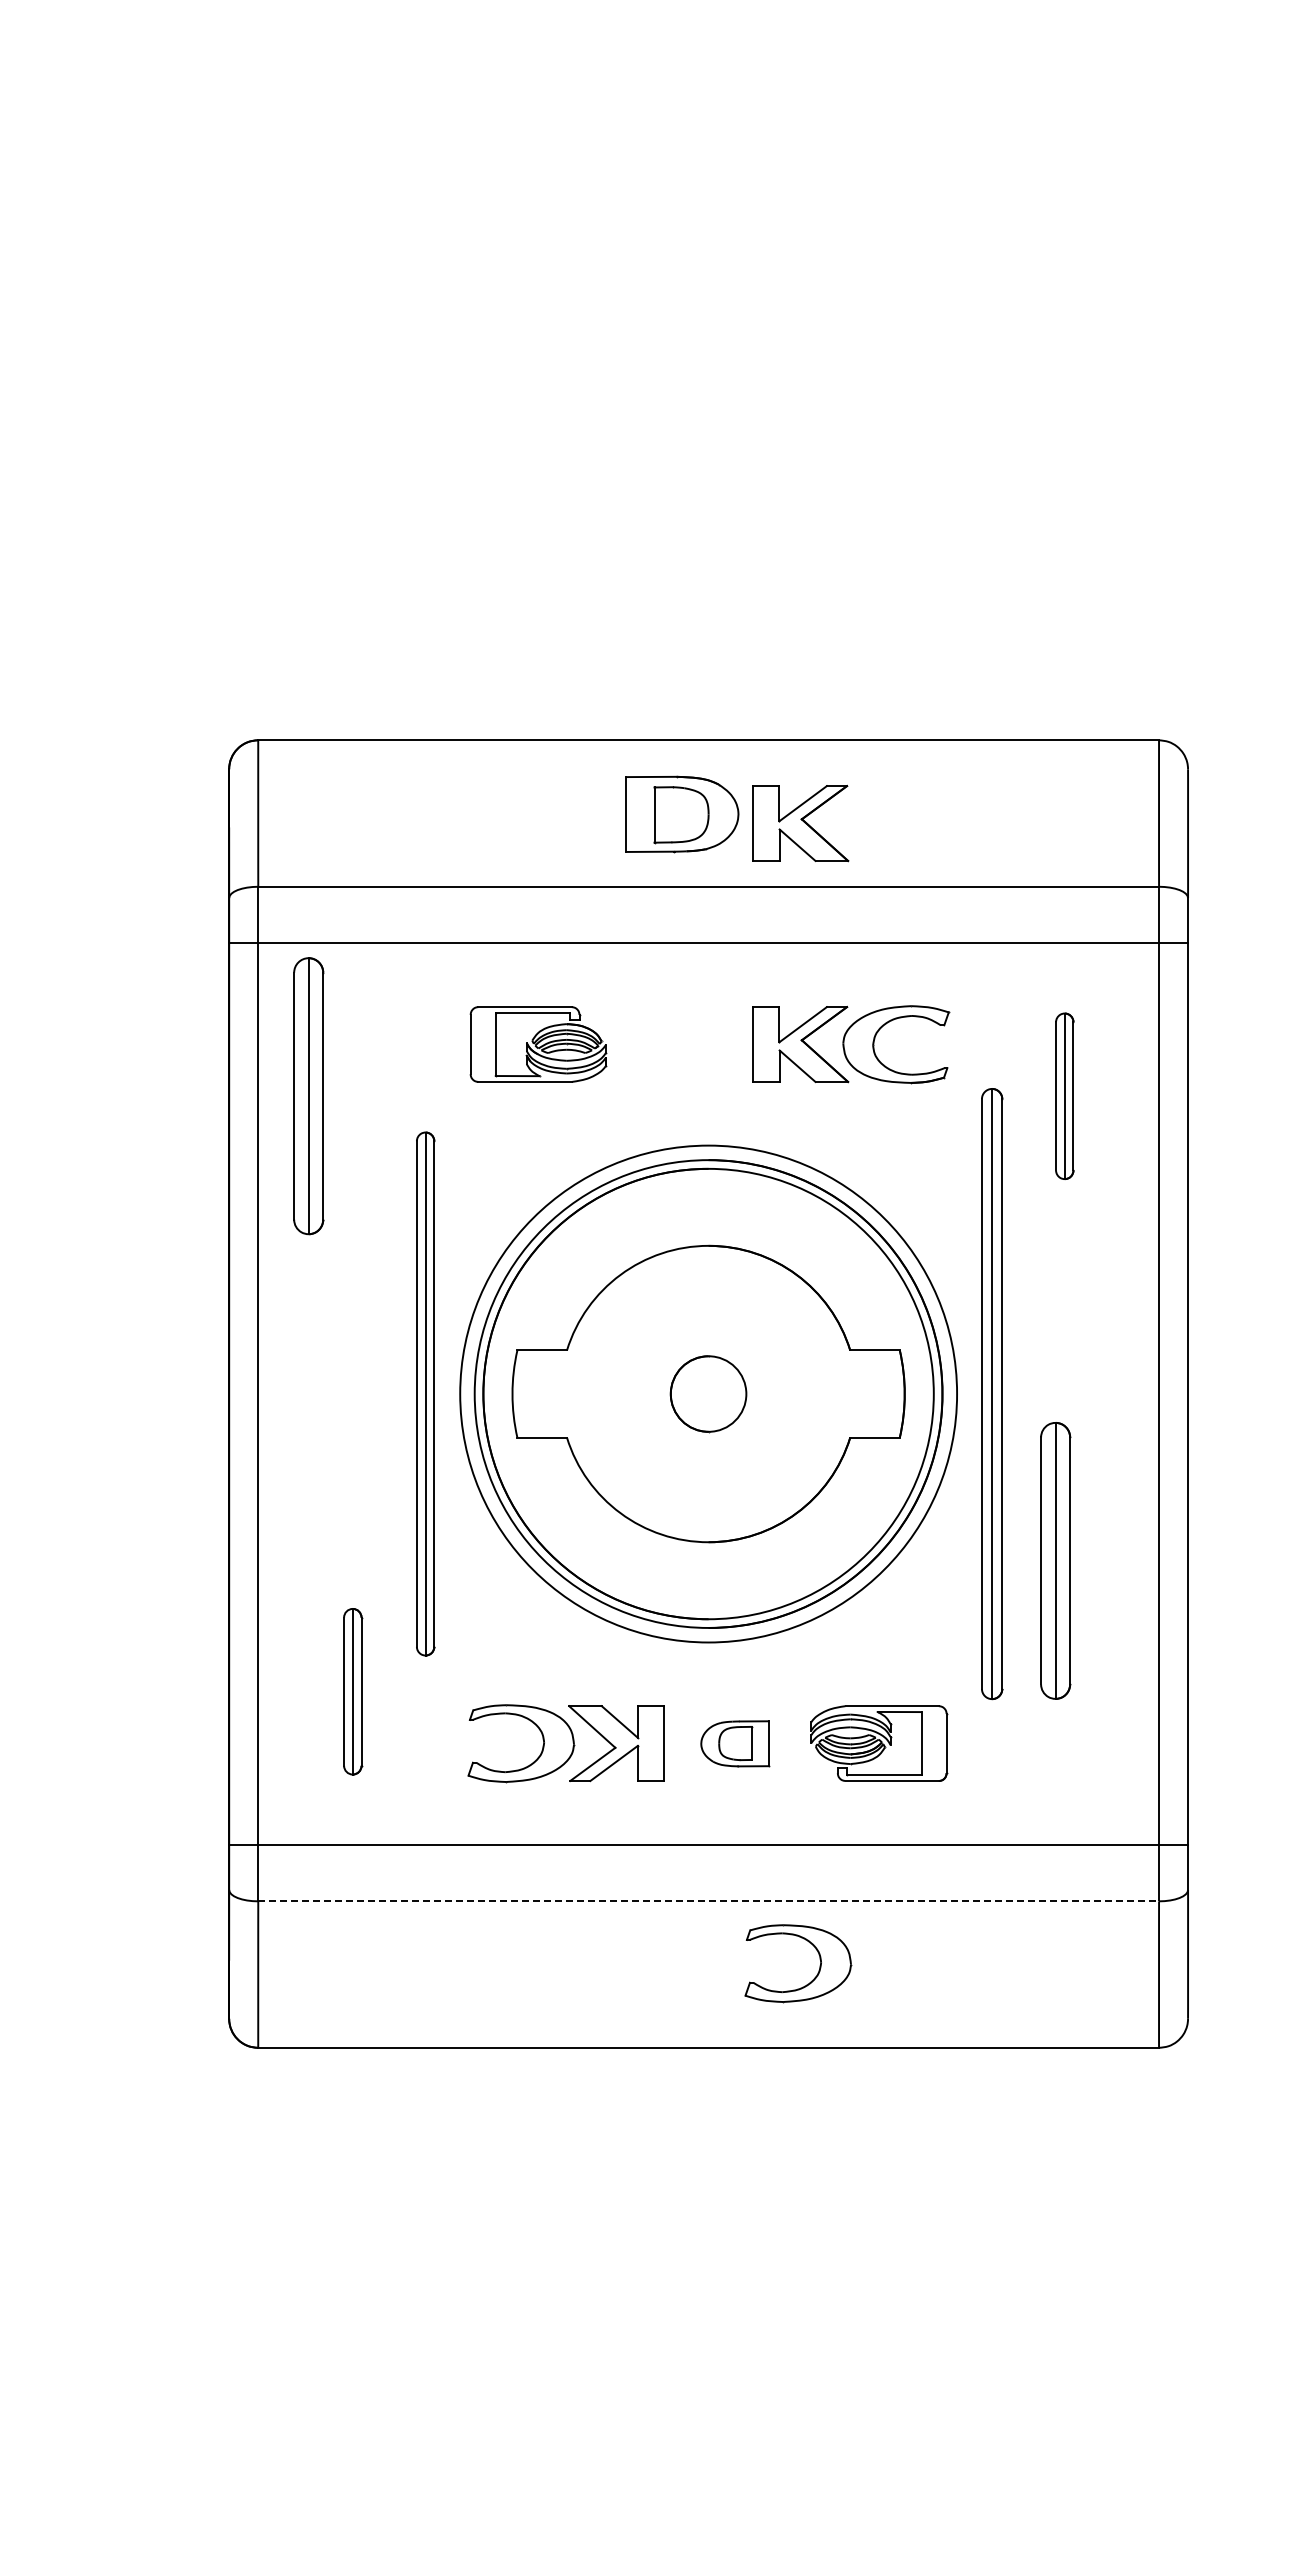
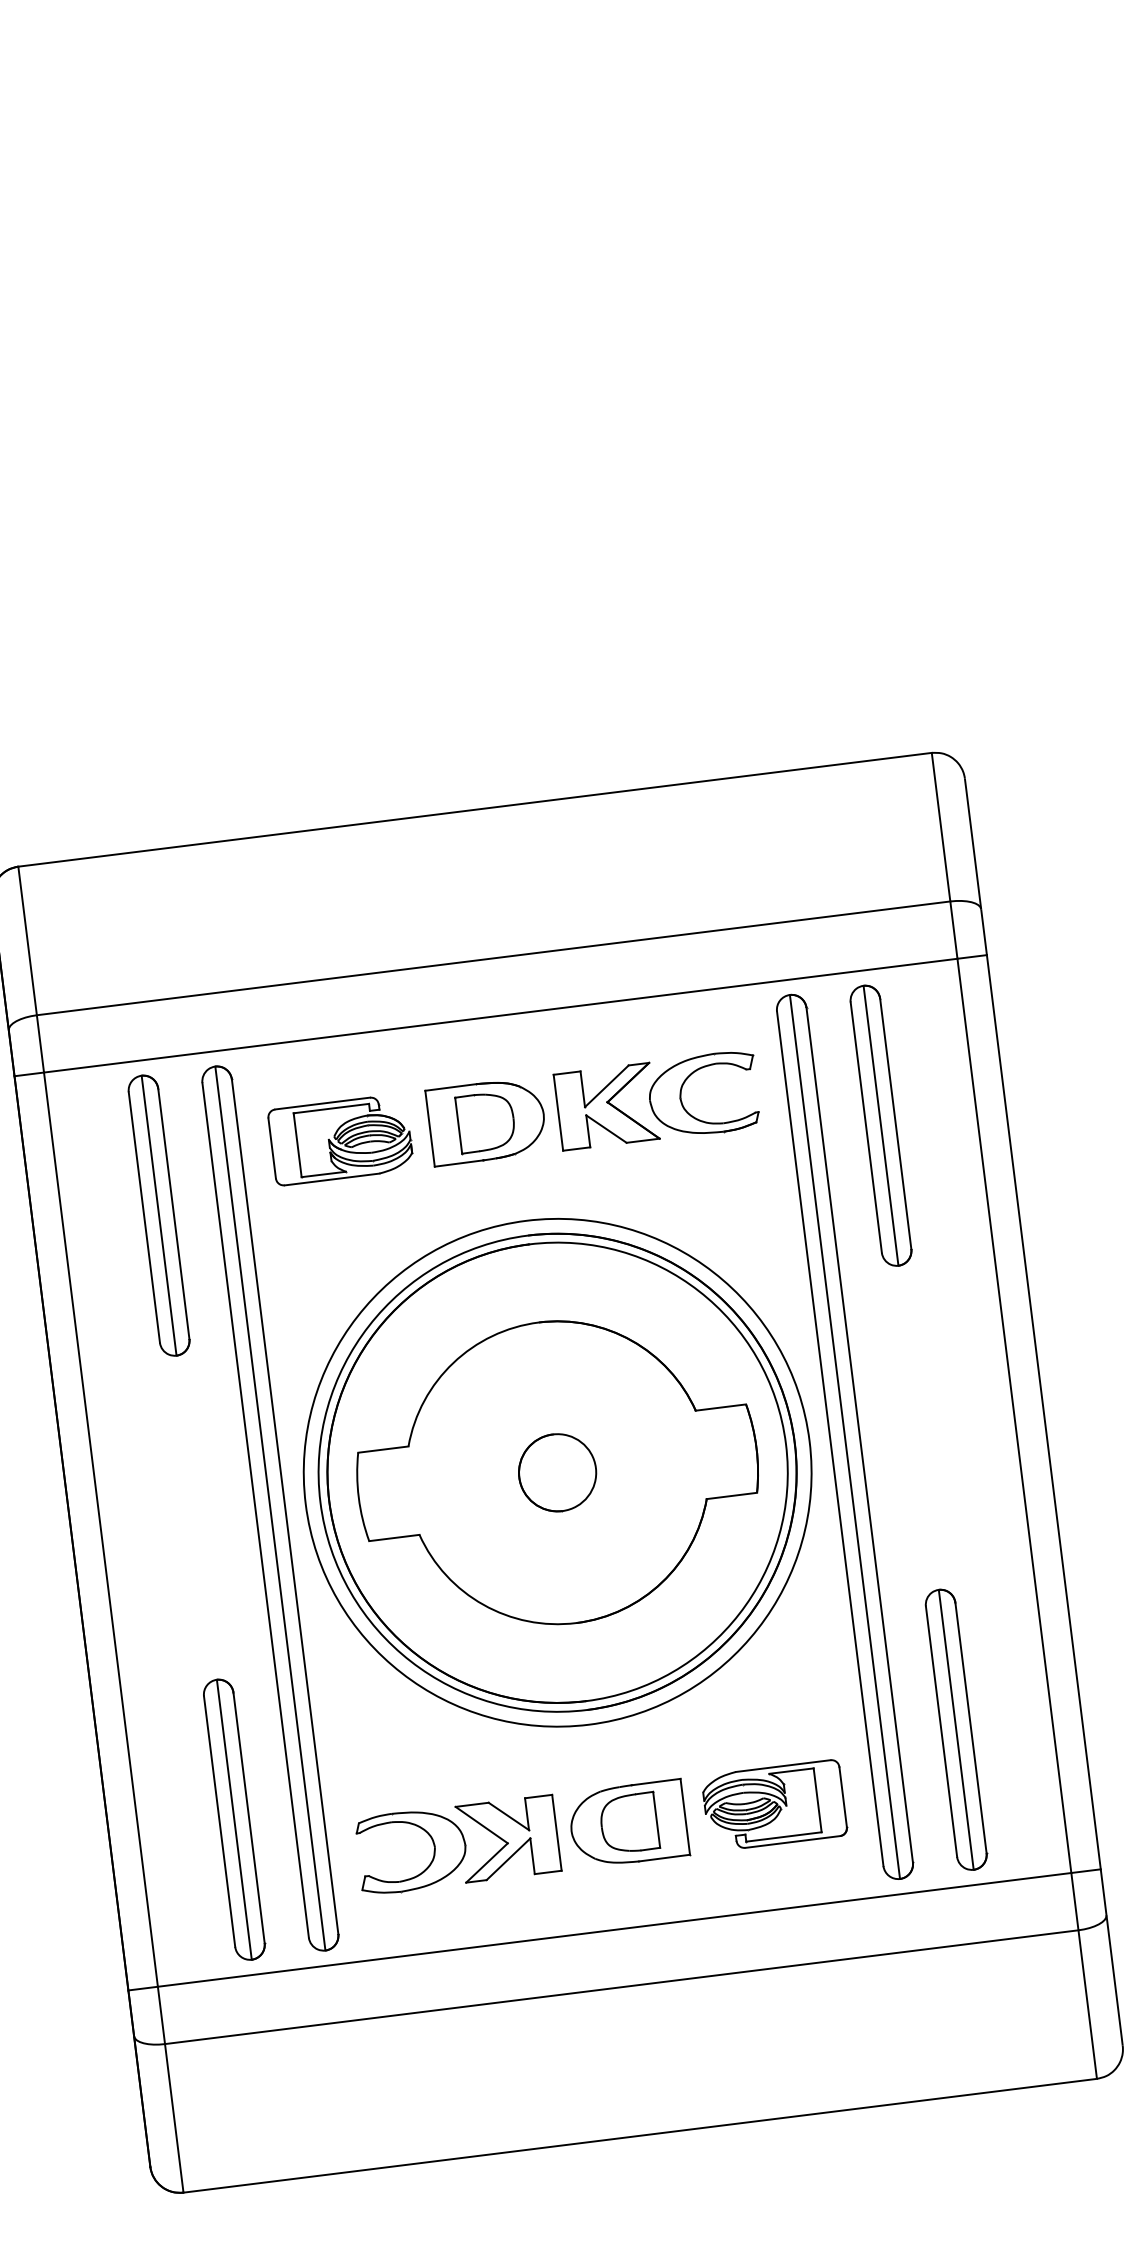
part: (682, 814) -> (487, 1121), moved
part: (800, 823) -> (578, 882), removed
part: (308, 1096) -> (158, 1216), moved
part: (1064, 1096) -> (880, 1126), size x1.67
part: (425, 1393) -> (270, 1507), size x1.67
part: (992, 1393) -> (845, 1436), size x1.43
part: (1055, 1560) -> (956, 1729), moved
part: (352, 1691) -> (234, 1819), size x1.67
part: (734, 1743) -> (628, 1823), size x1.67
line: (709, 1901) -> (622, 1987), dashed -> solid
part: (819, 1965) -> (742, 2038), removed

